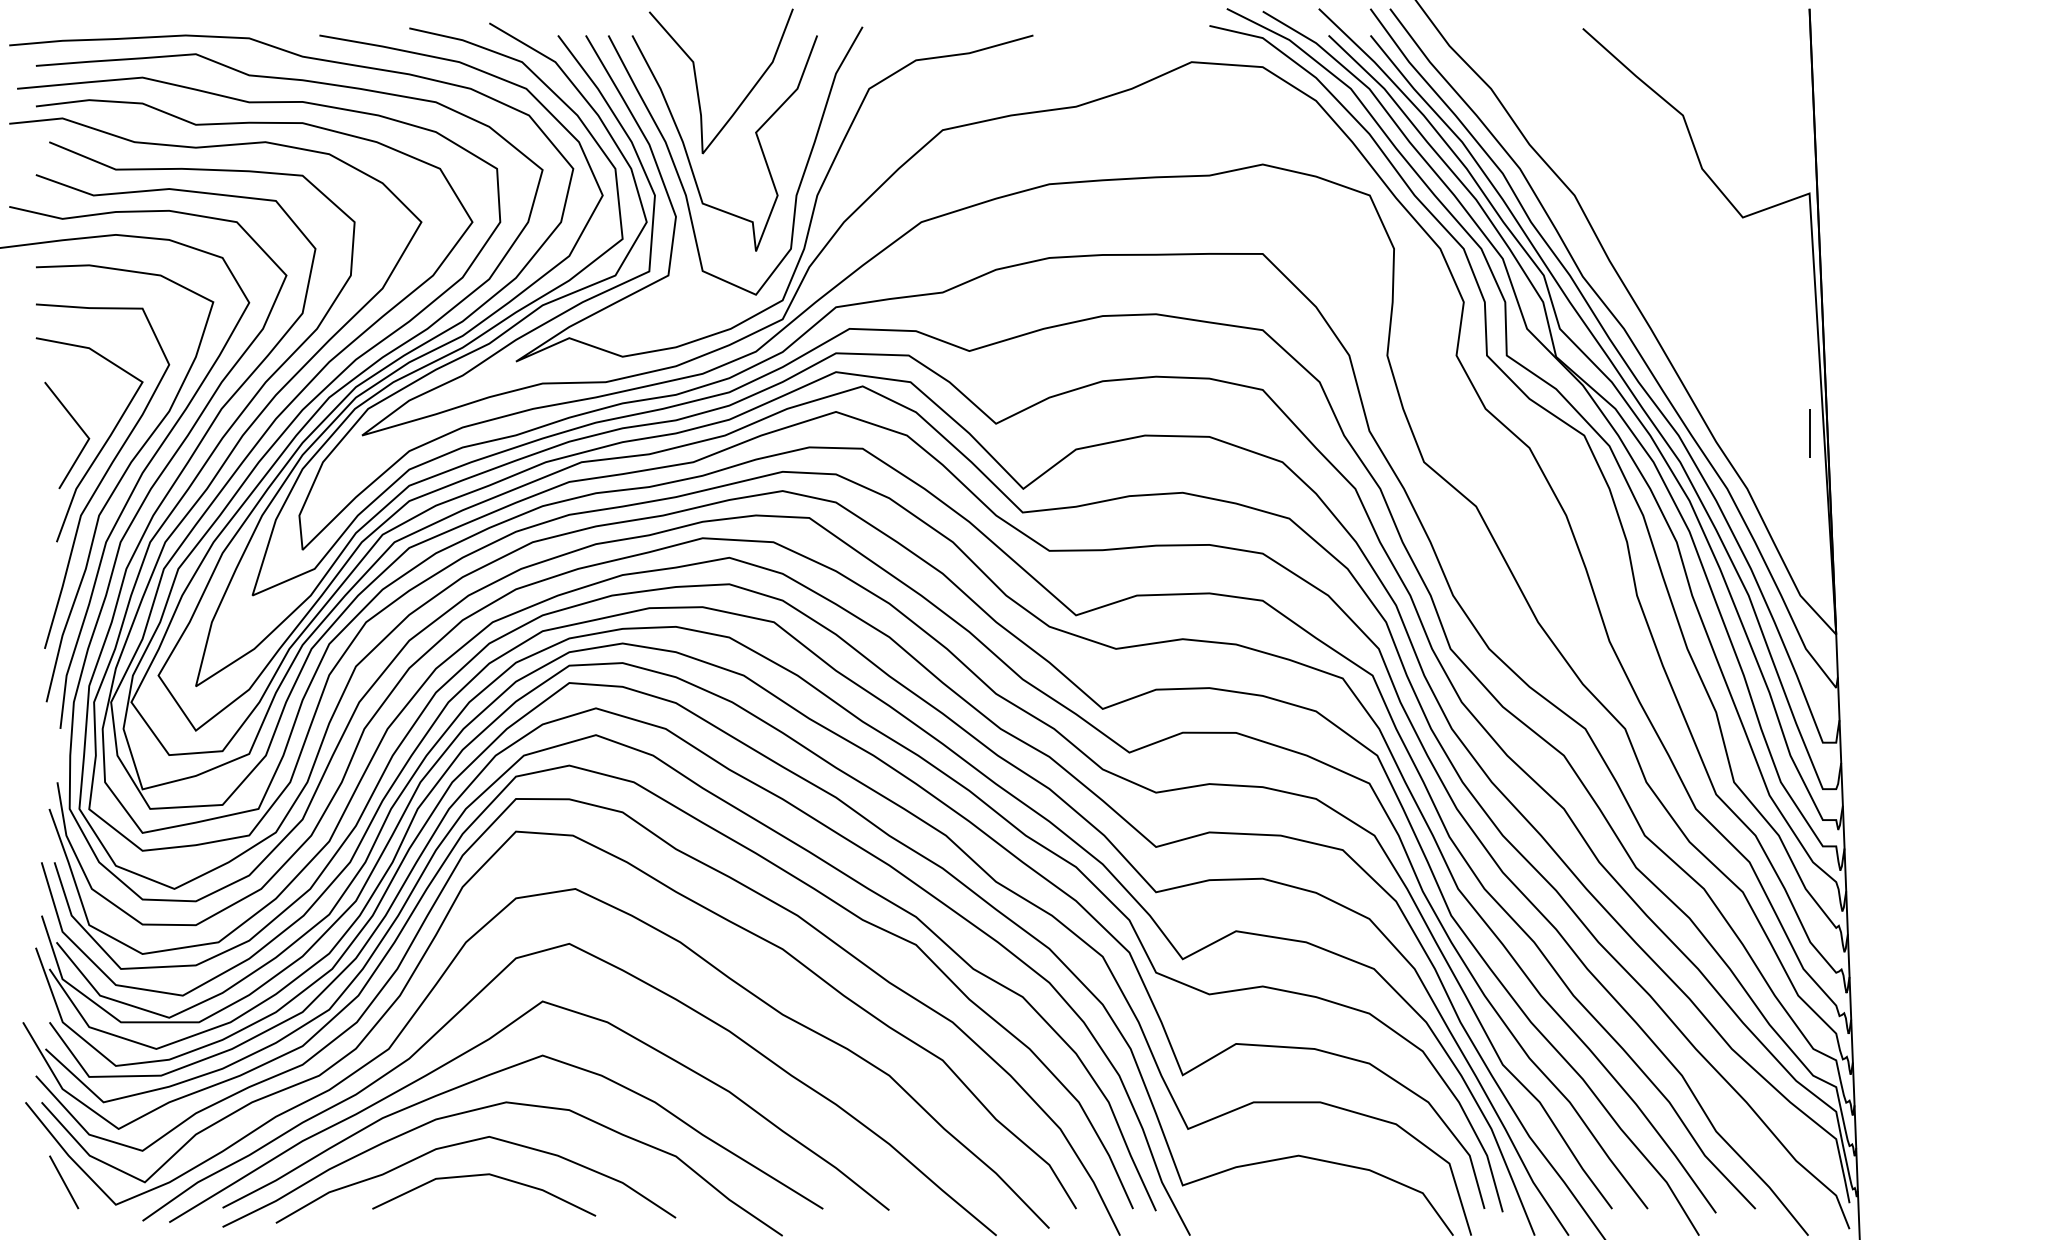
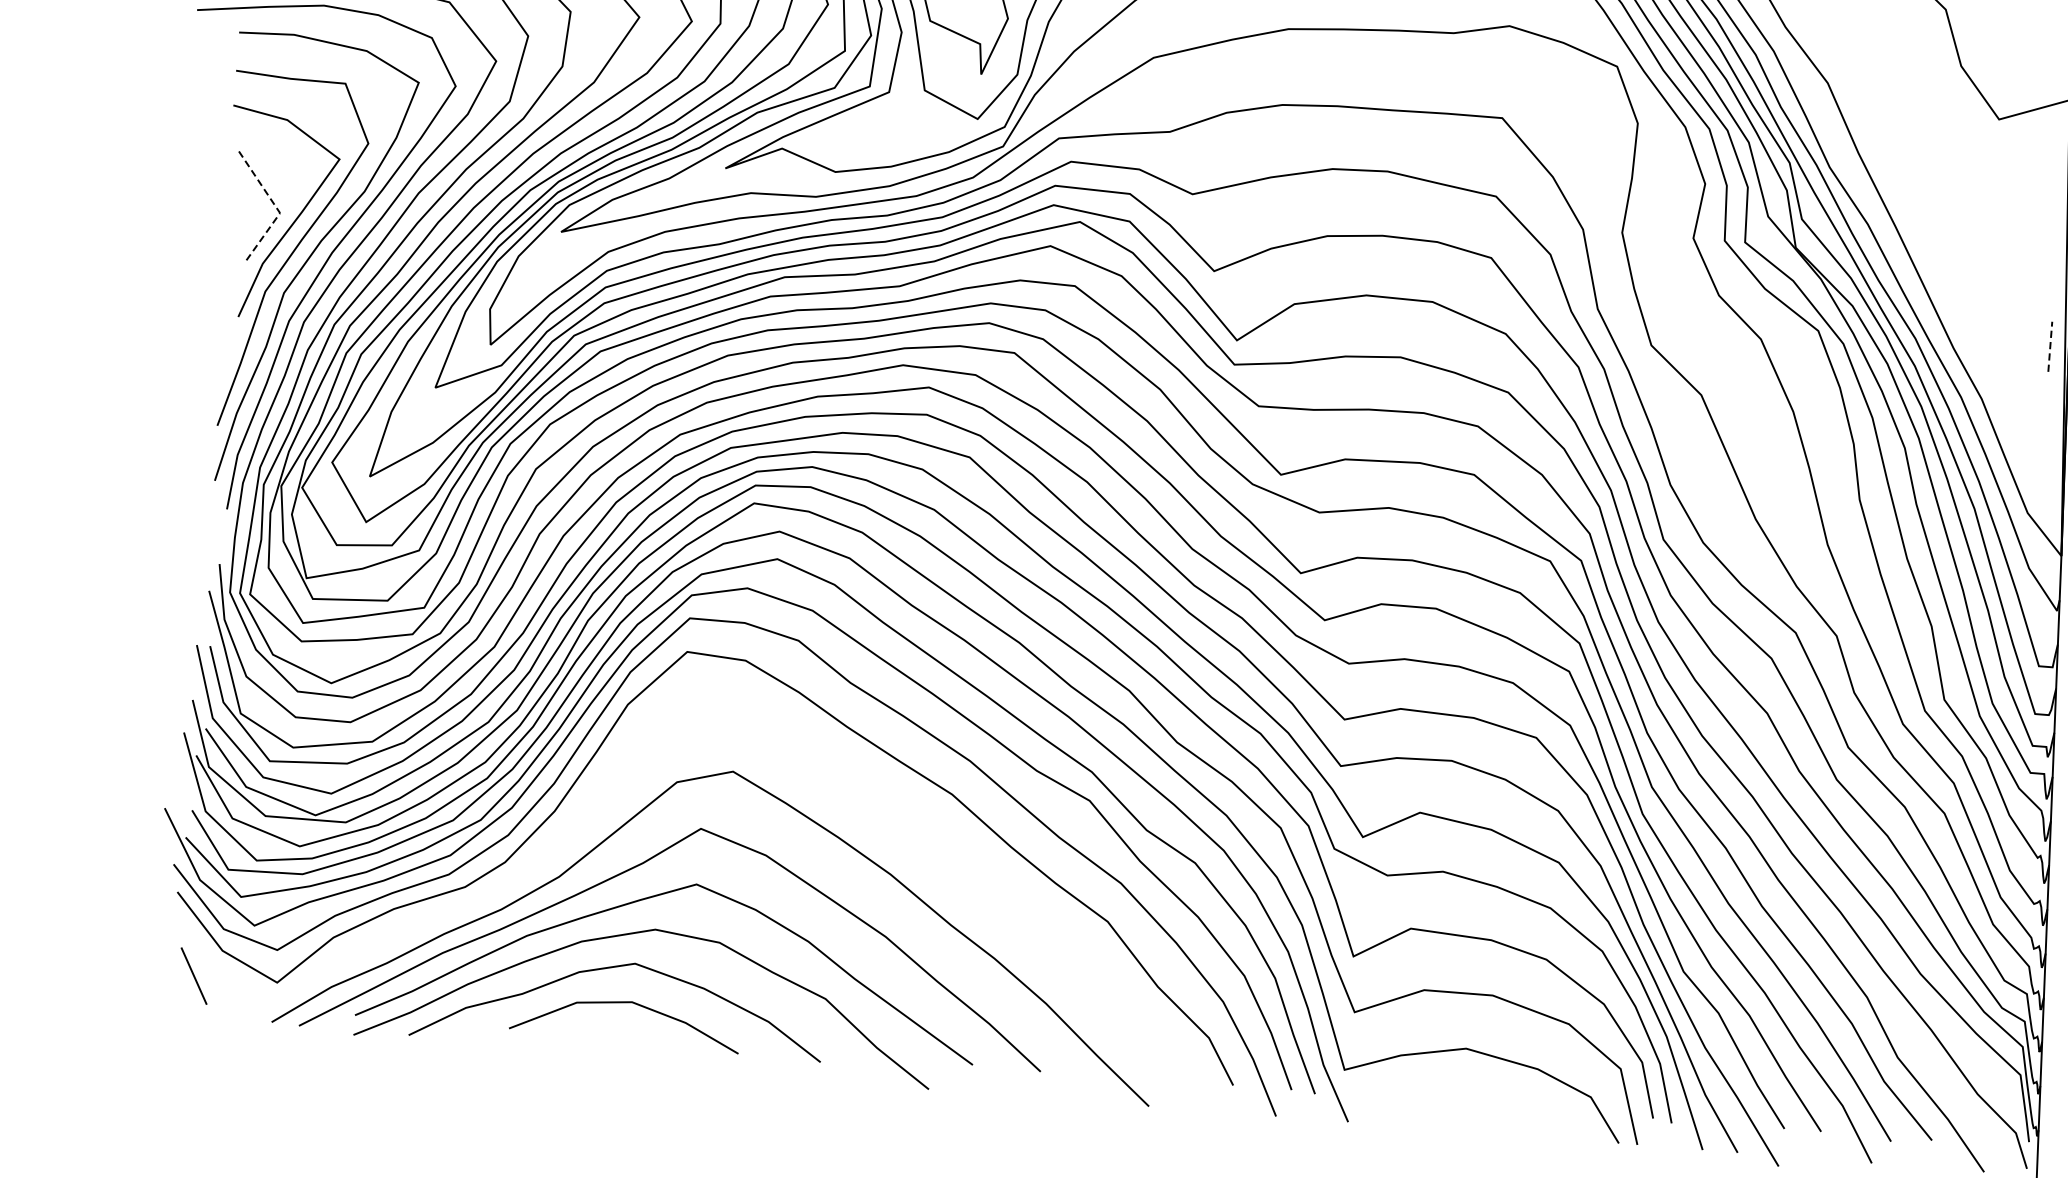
line: (1809, 432) -> (2050, 346), solid -> dashed
line: (85, 433) -> (276, 207), solid -> dashed
curve: (435, 987) -> (591, 805), removed

